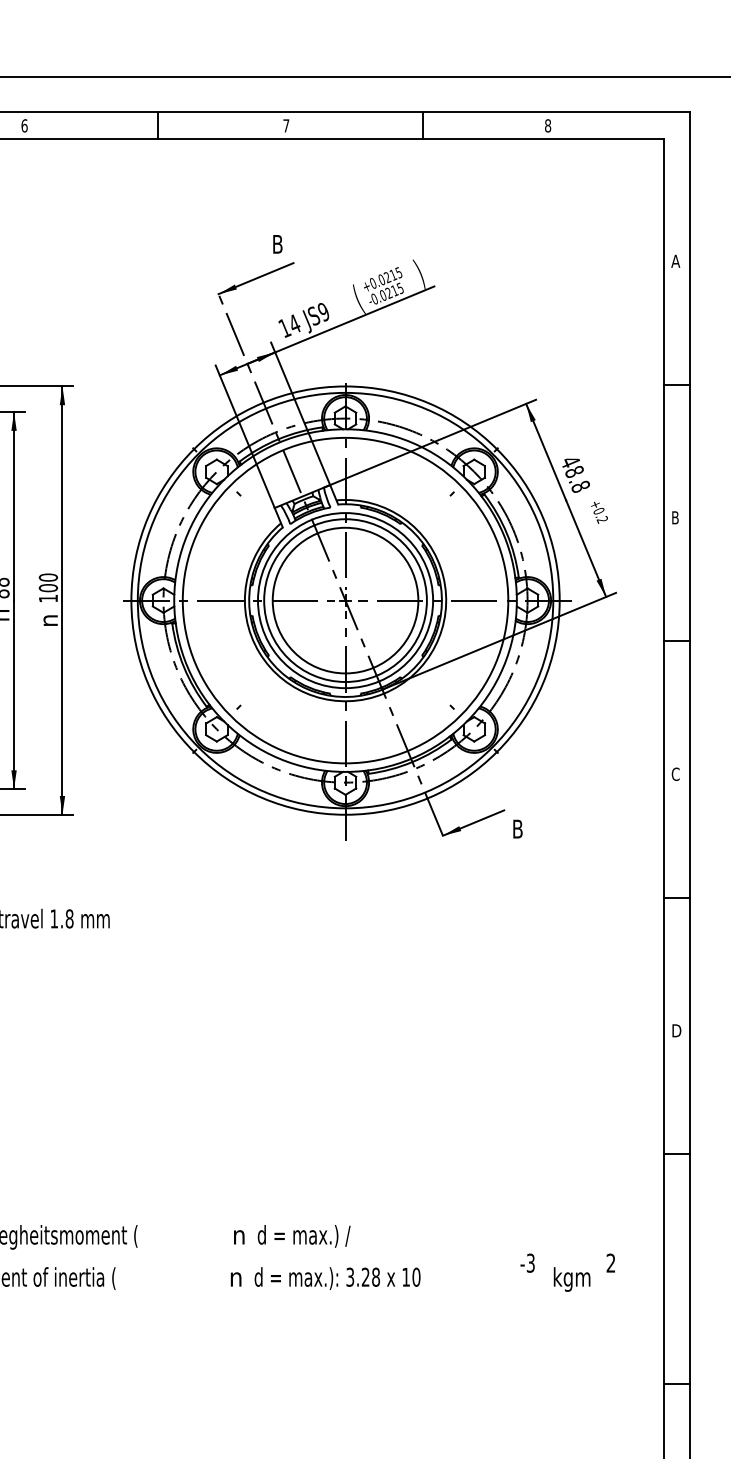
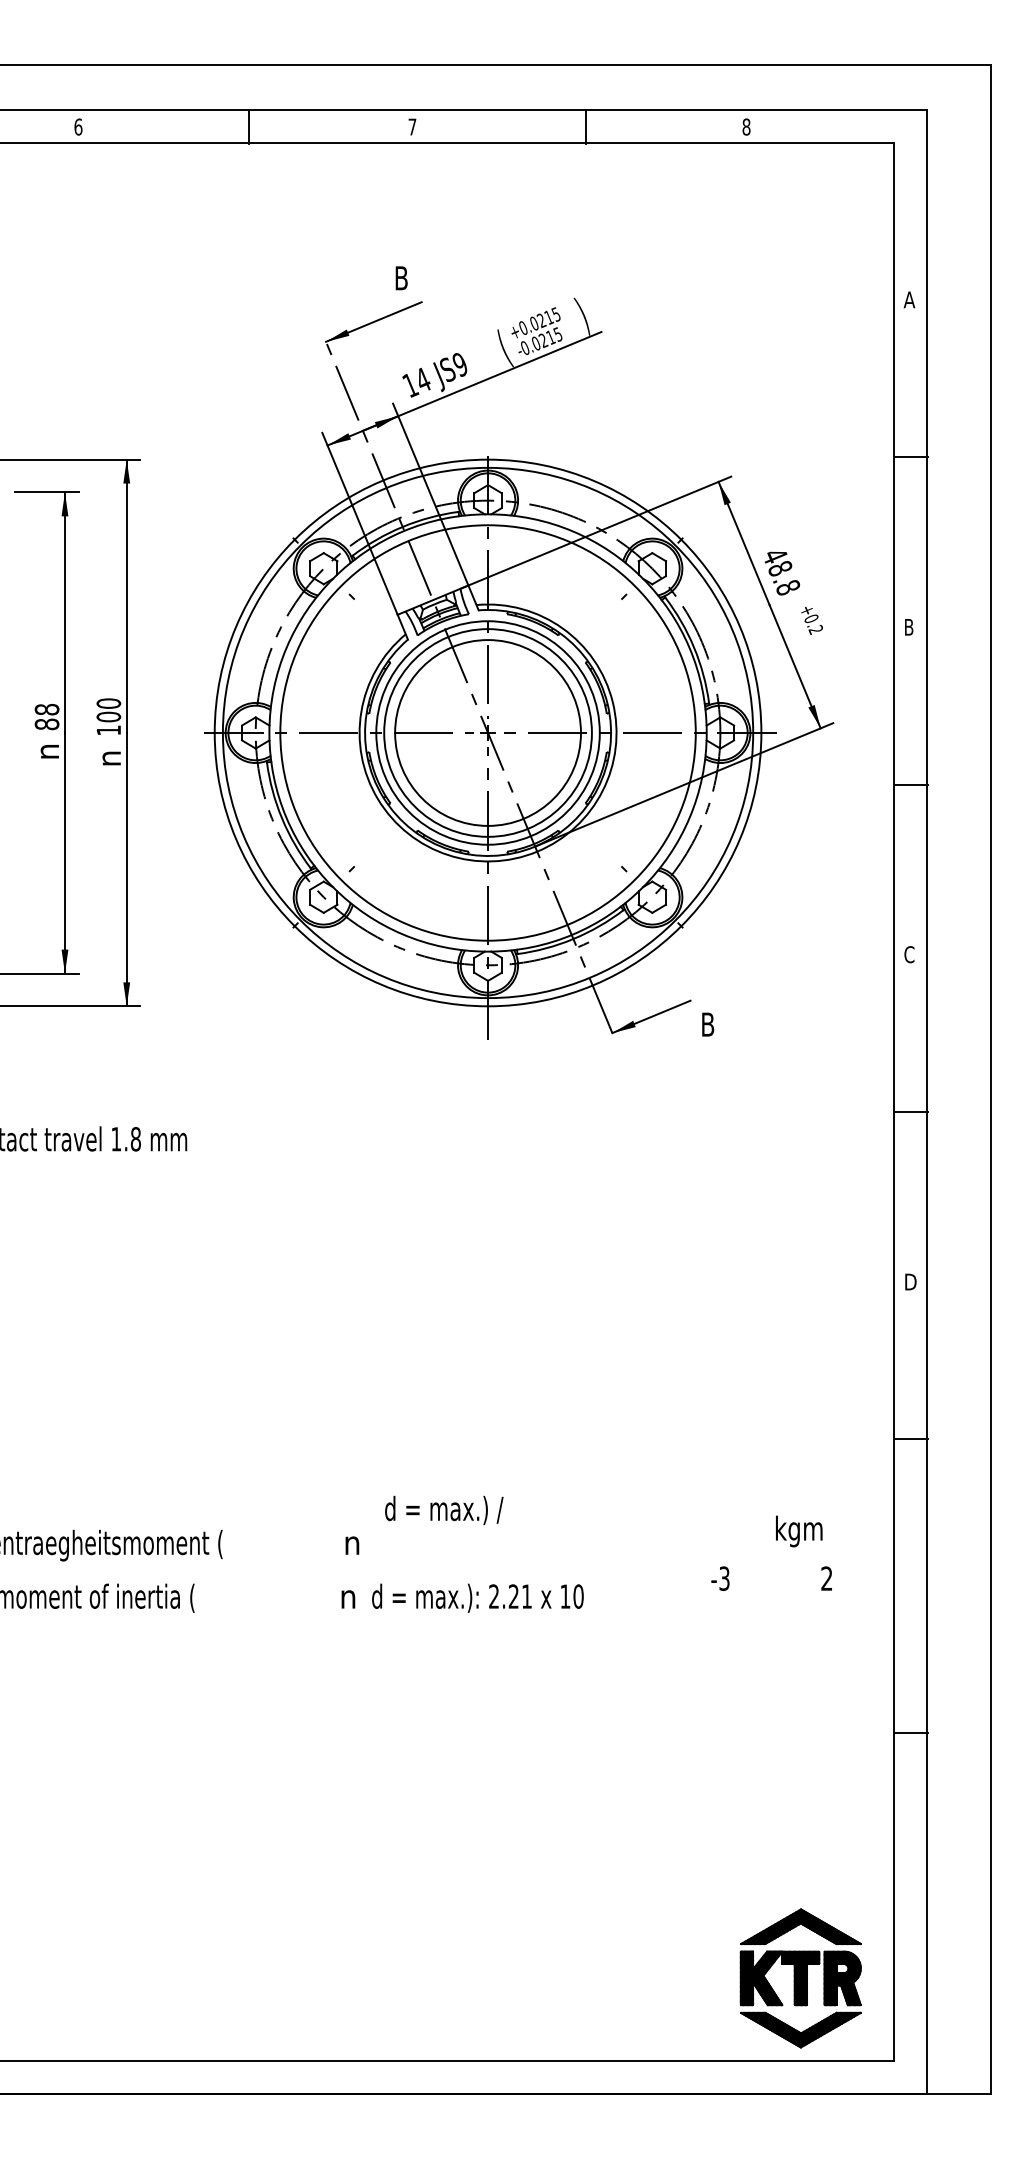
text: (304, 1235) -> (444, 1509), moved
text: (363, 1277) -> (510, 1596), 3.28 -> 2.21
text: (572, 1279) -> (799, 1531), moved

